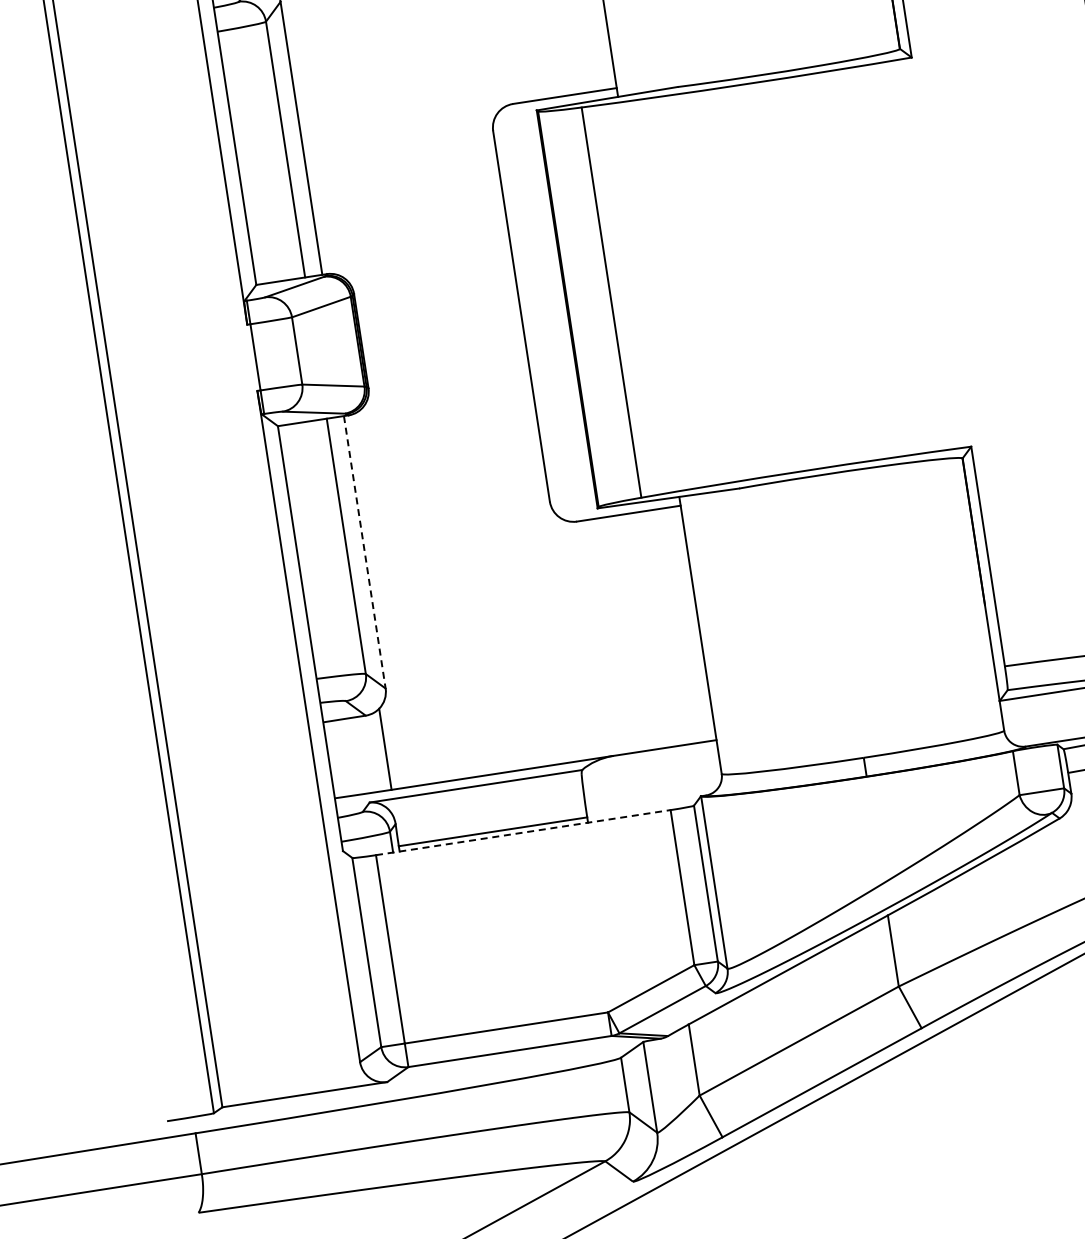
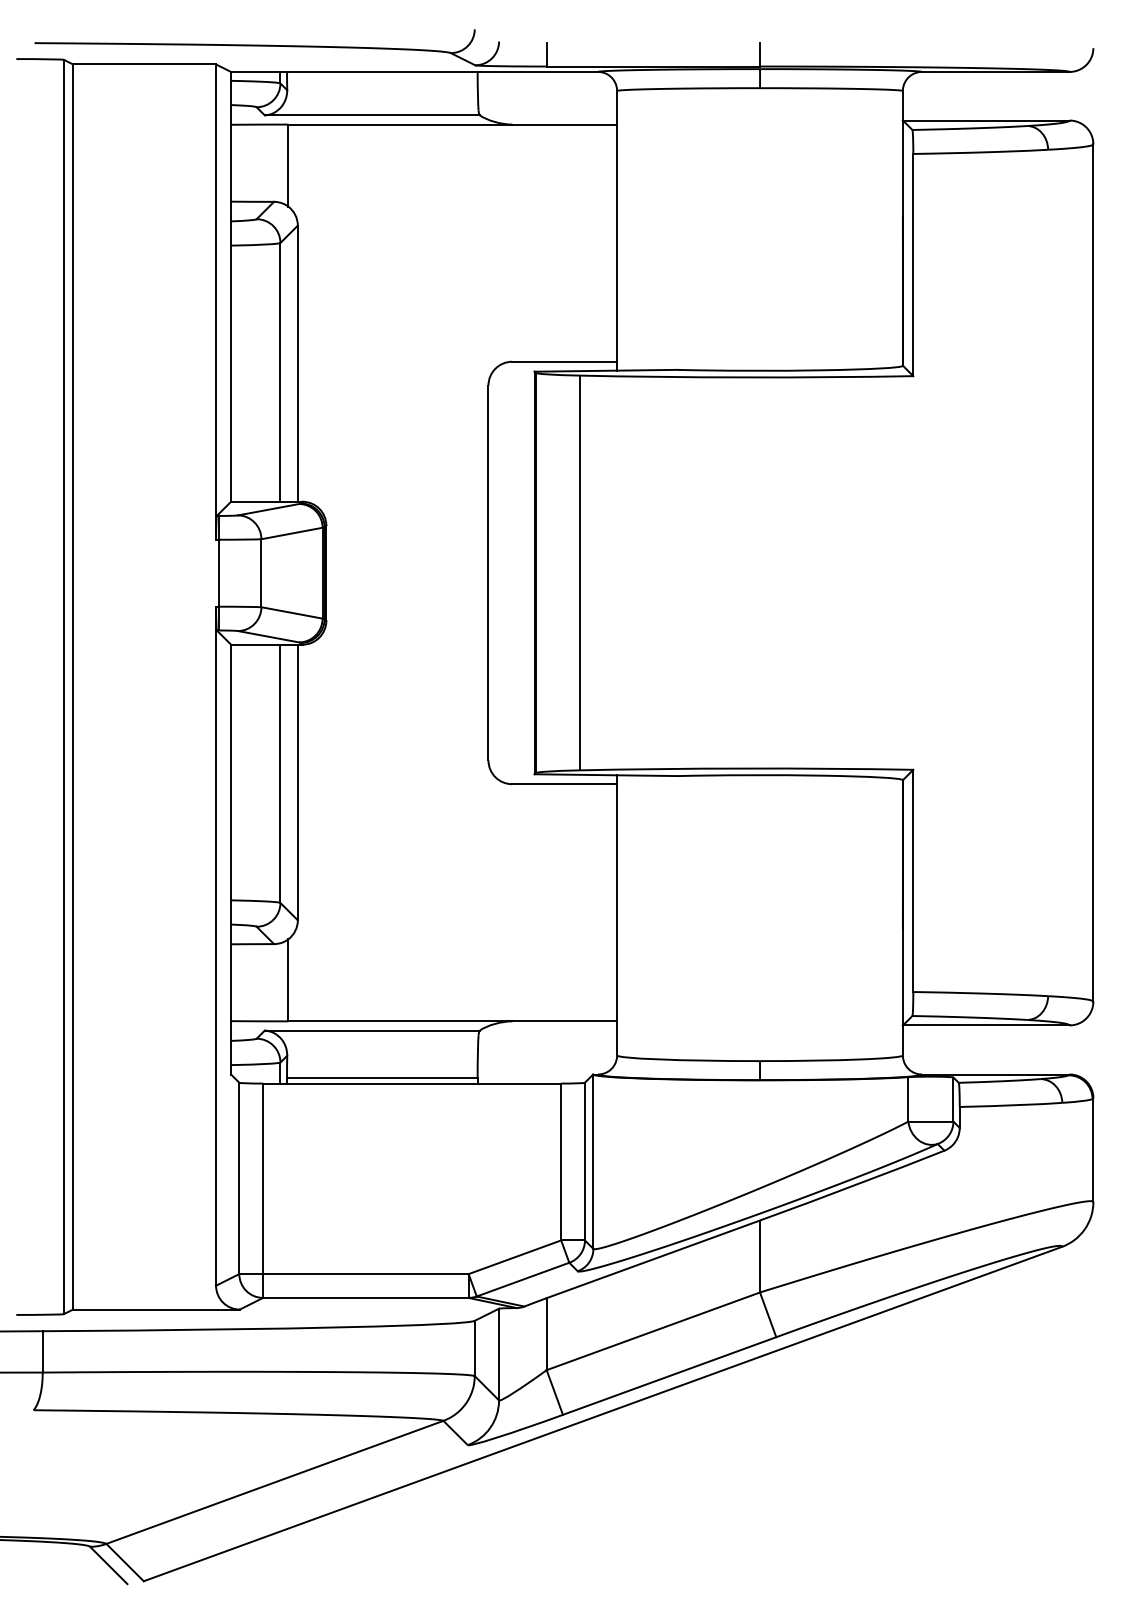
line: (364, 552) -> (297, 782), dashed -> solid
line: (523, 832) -> (412, 1083), dashed -> solid

